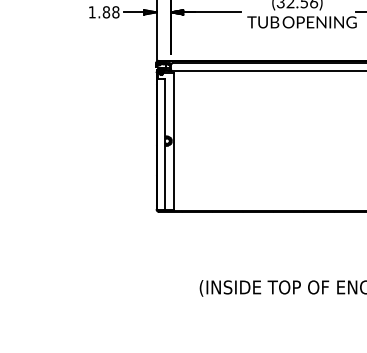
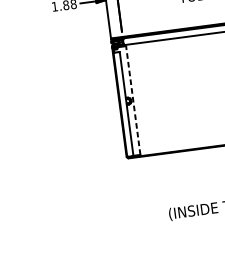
line: (173, 140) -> (132, 100), solid -> dashed

